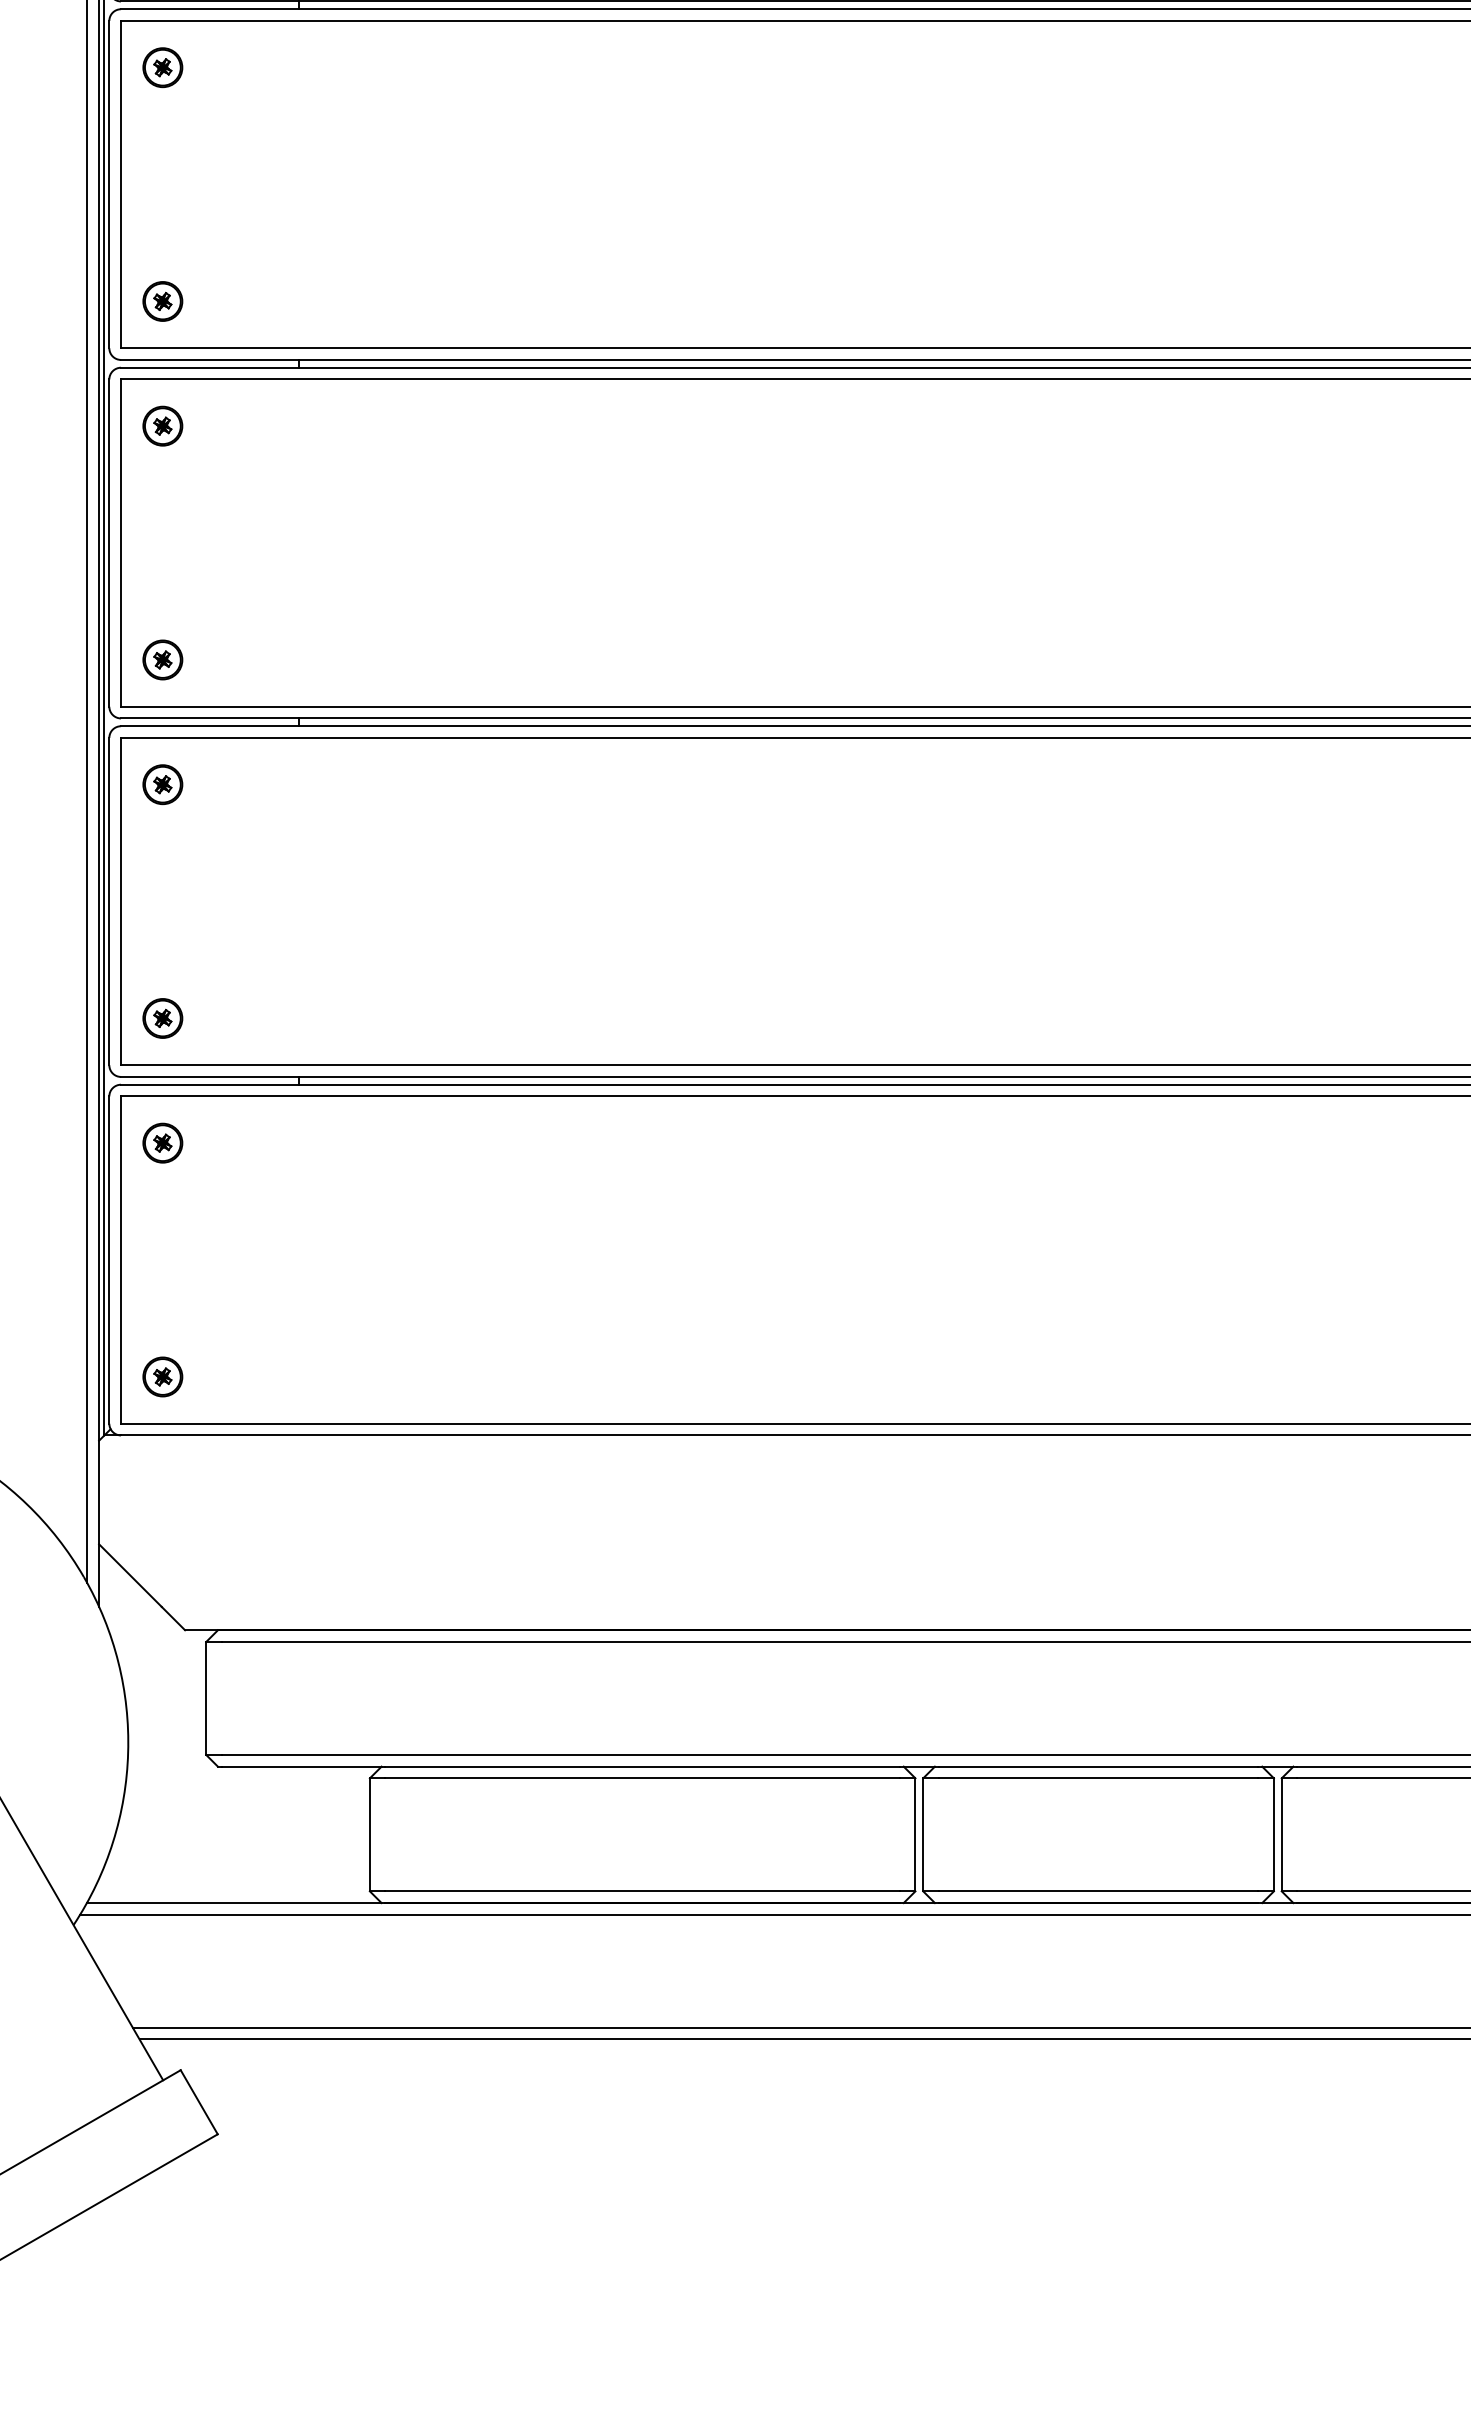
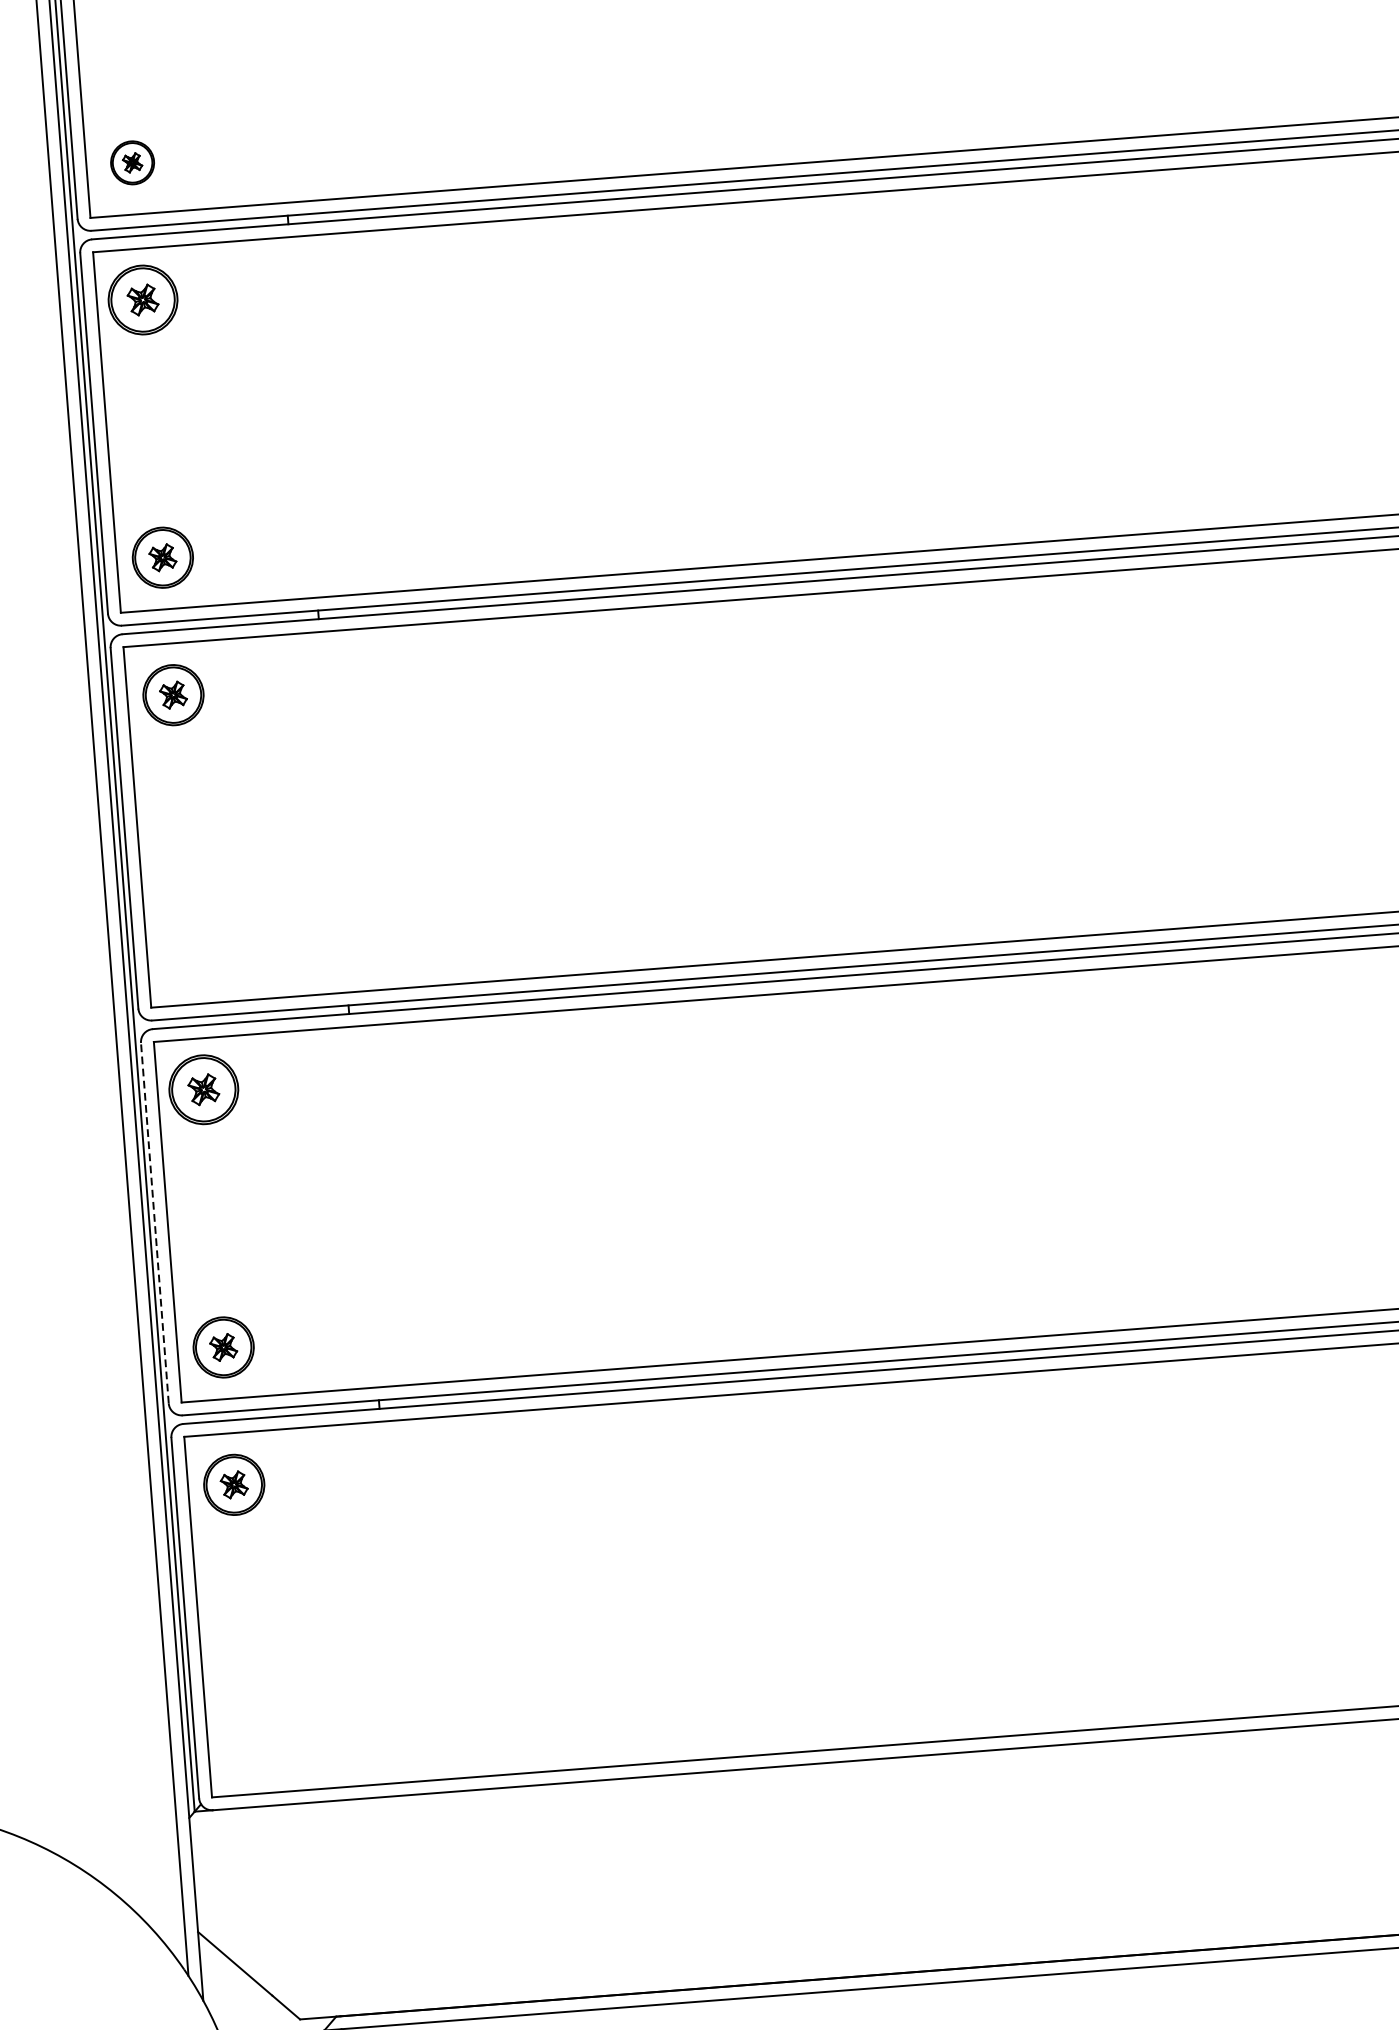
part: (162, 67) -> (142, 300), size x1.6
part: (162, 301) -> (162, 557), size x1.4
part: (162, 425) -> (173, 694), size x1.4
part: (162, 659) -> (192, 952), removed
part: (162, 784) -> (203, 1089), size x1.6
line: (109, 901) -> (155, 1223), solid -> dashed
part: (162, 1018) -> (223, 1347), size x1.4
part: (162, 1142) -> (233, 1484), size x1.4
part: (162, 1376) -> (253, 1741), removed

